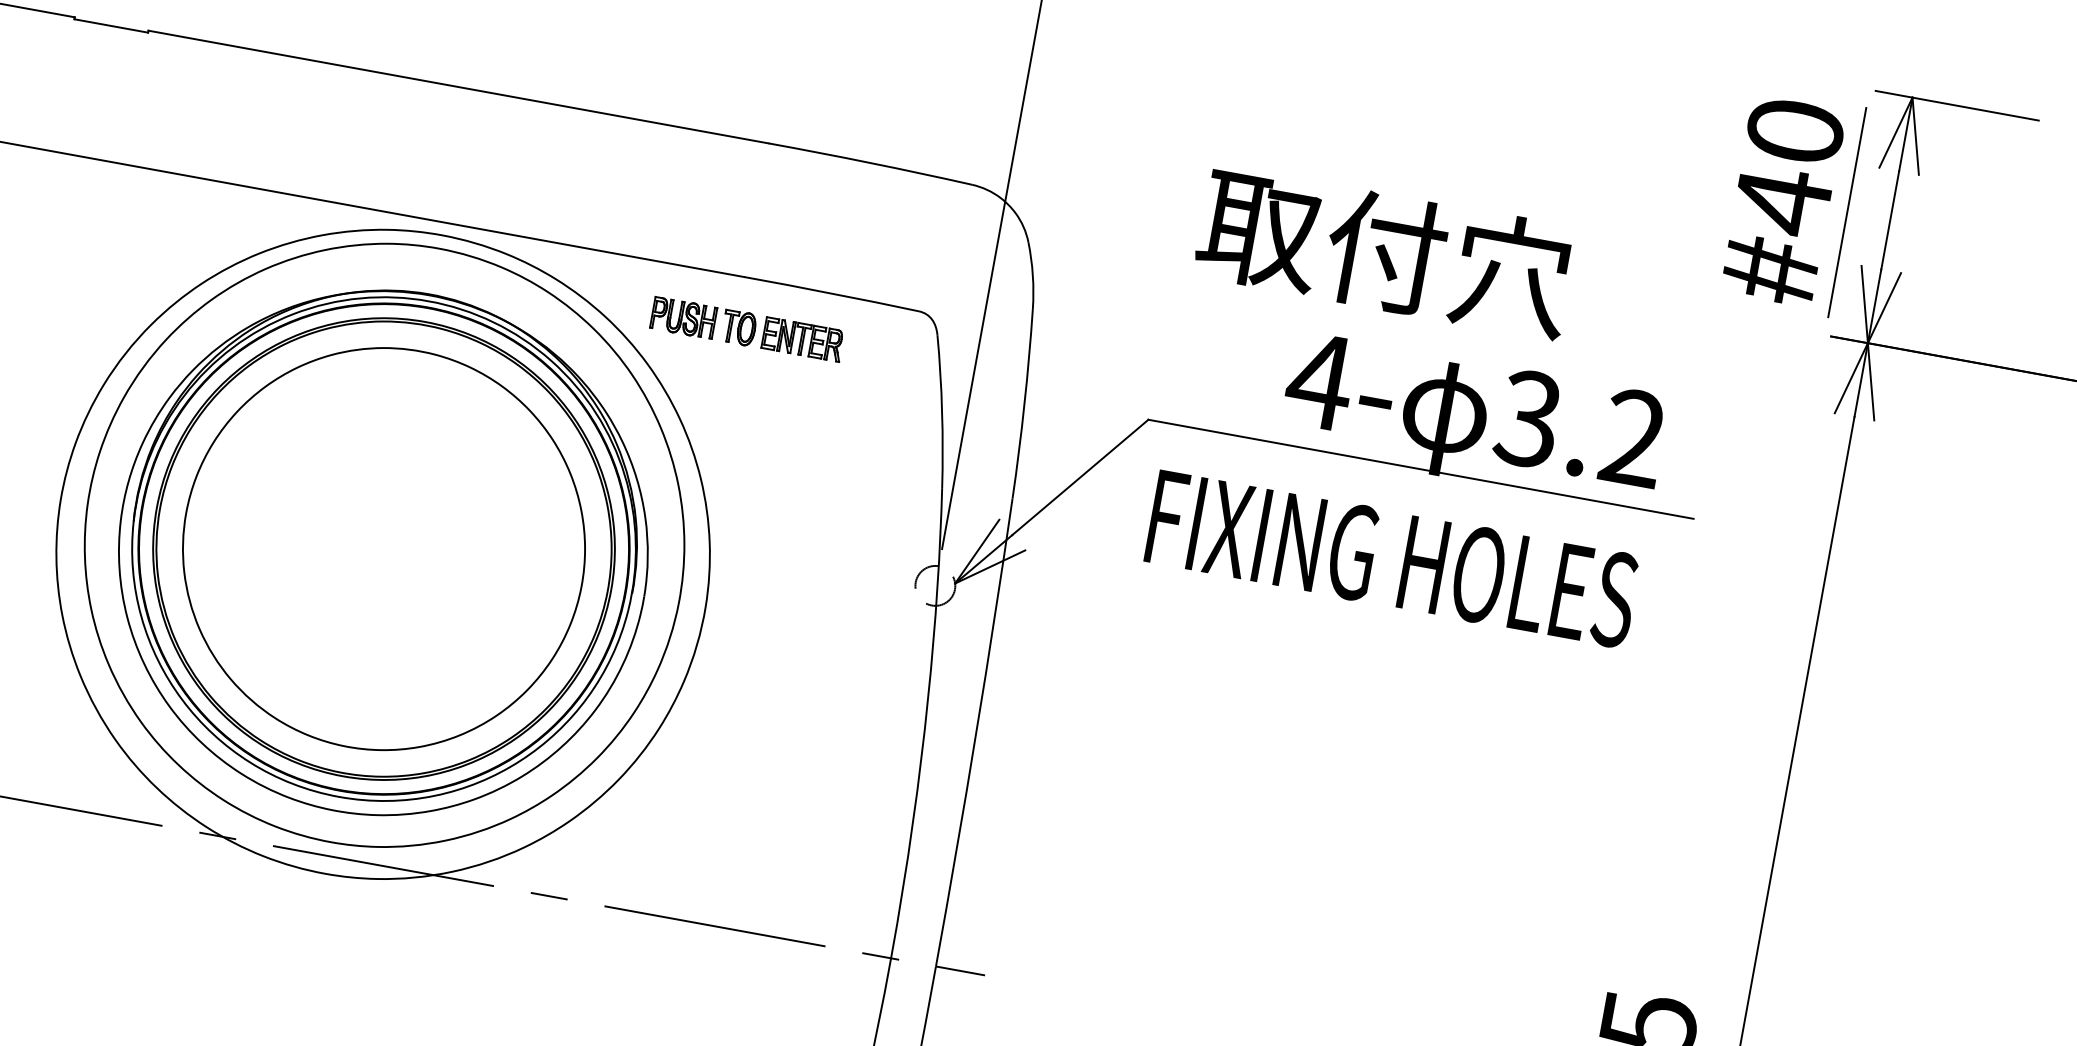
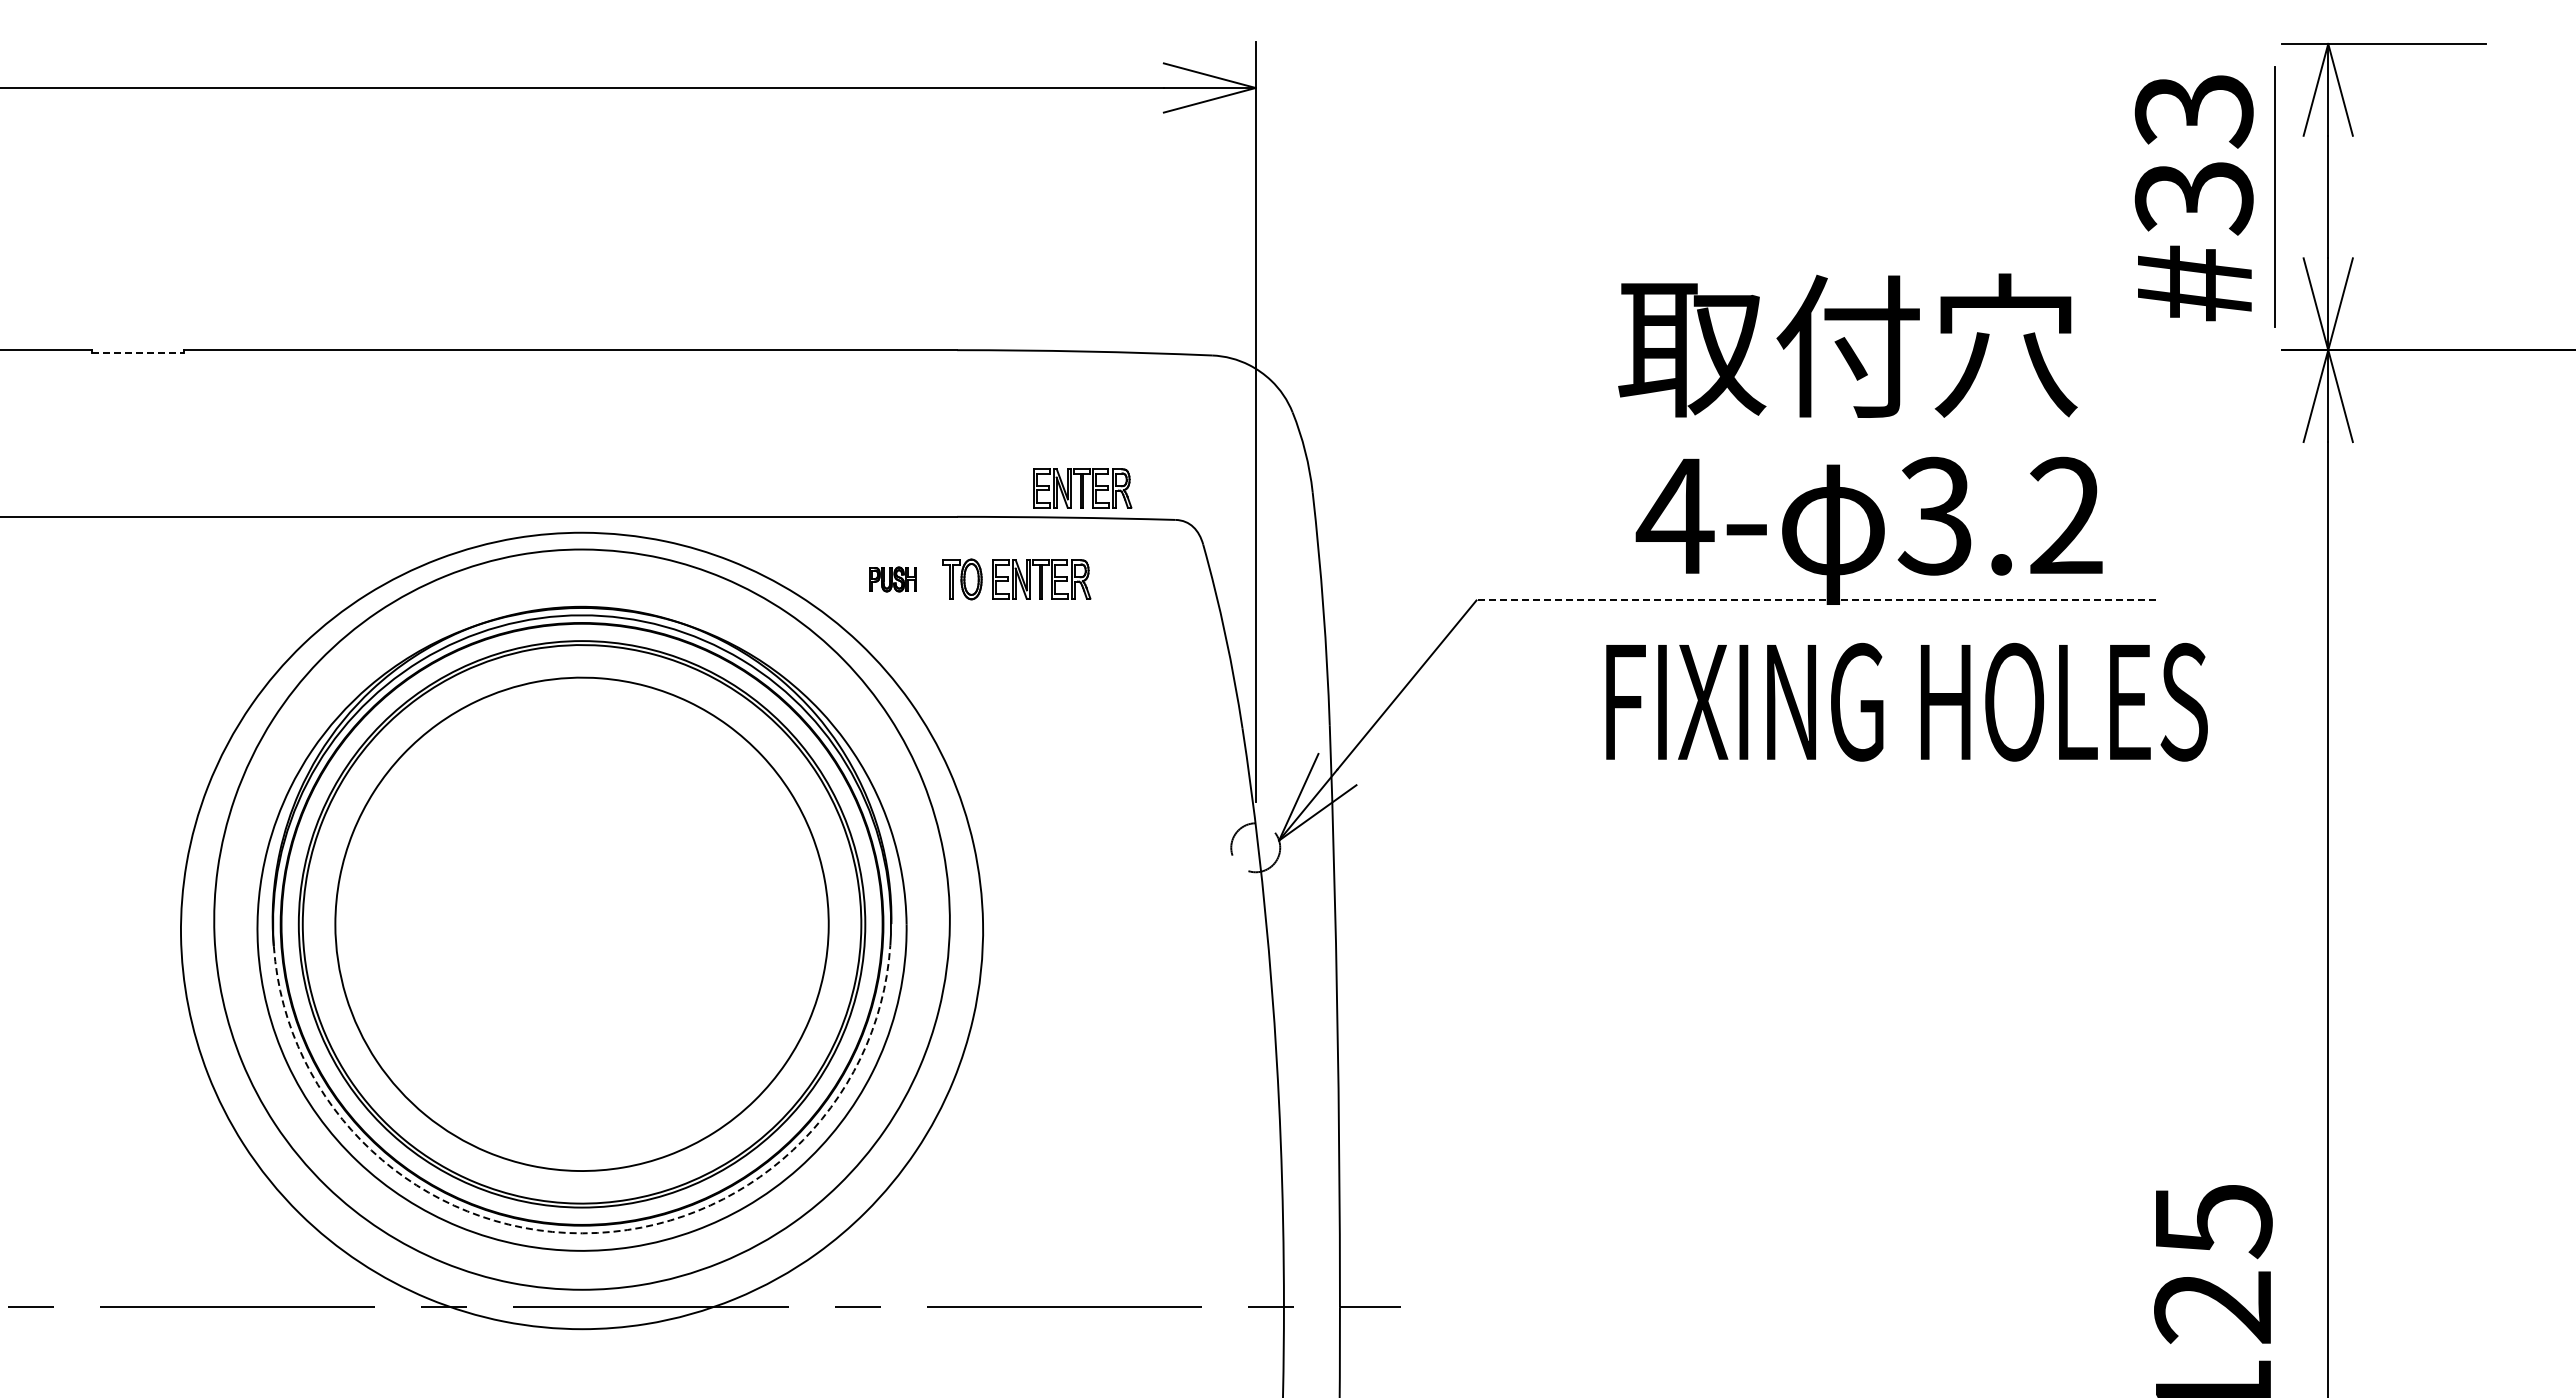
line: (111, 25) -> (138, 352), solid -> dashed
text: (1788, 167) -> (2193, 155), #40 -> #33
text: (1385, 251) -> (1847, 345), moved
part: (848, 272) -> (1082, 488), added
part: (684, 317) -> (893, 579), size x0.6
line: (1421, 469) -> (1816, 600), solid -> dashed
text: (1392, 559) -> (1906, 702), moved
arc: (339, 797) -> (582, 1233), solid -> dashed

